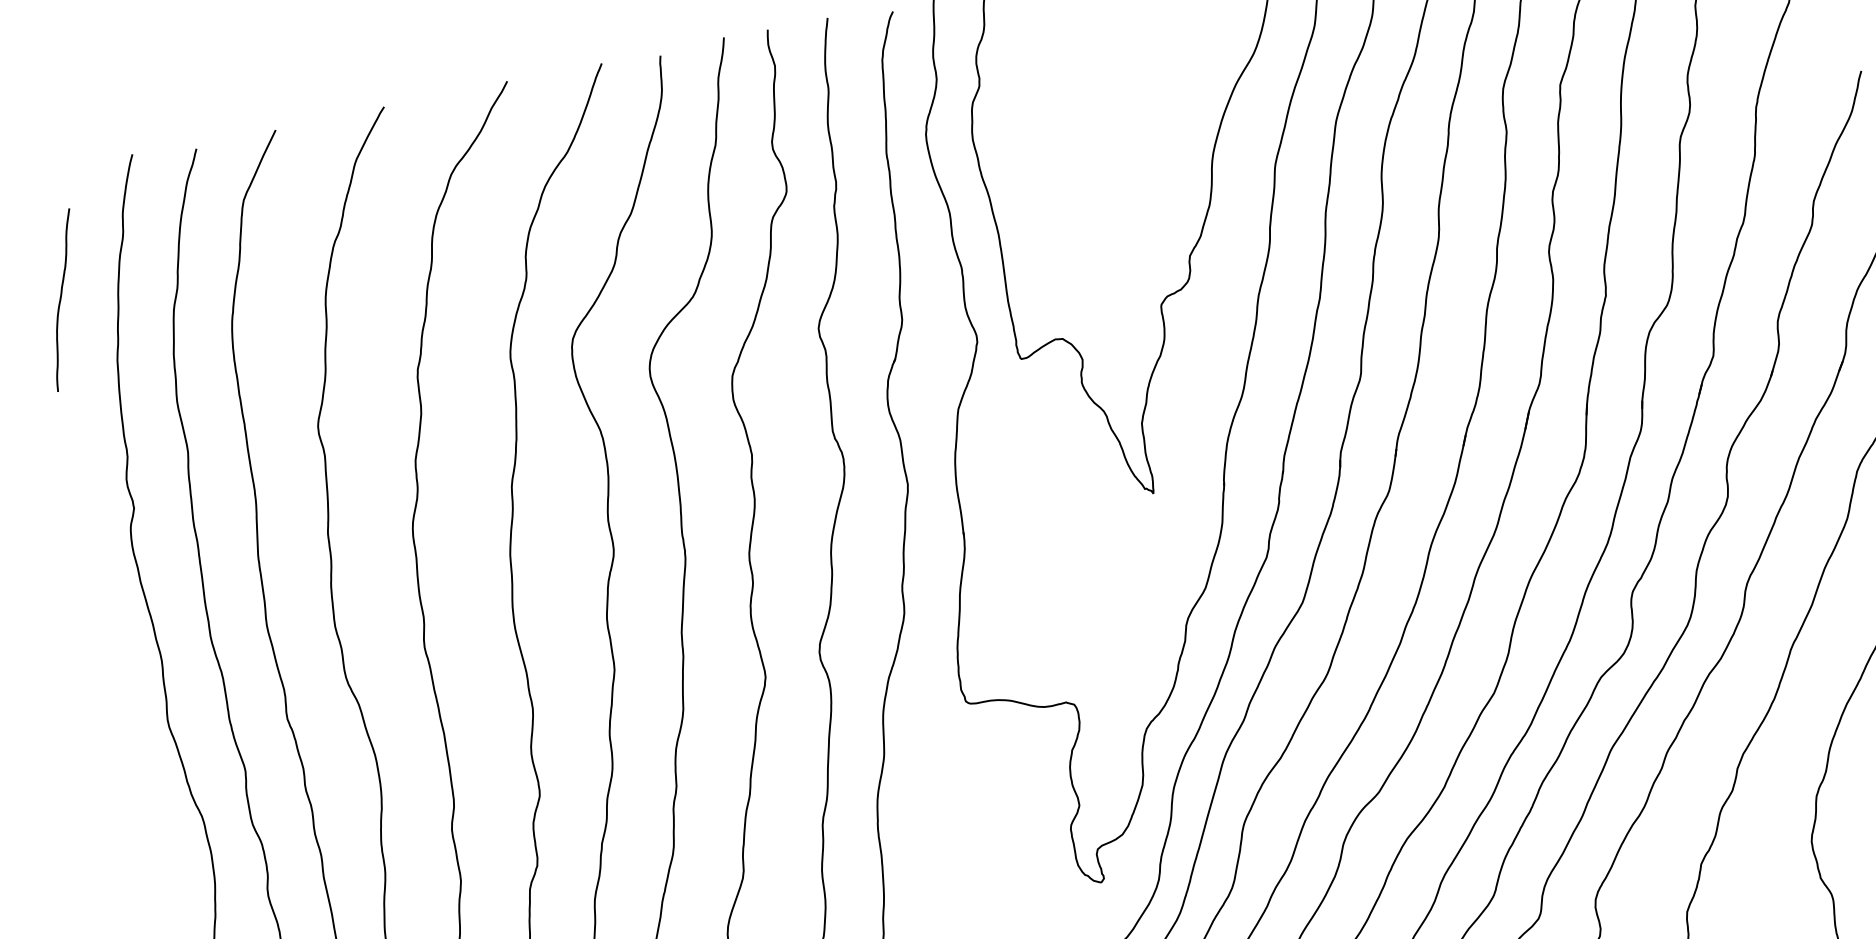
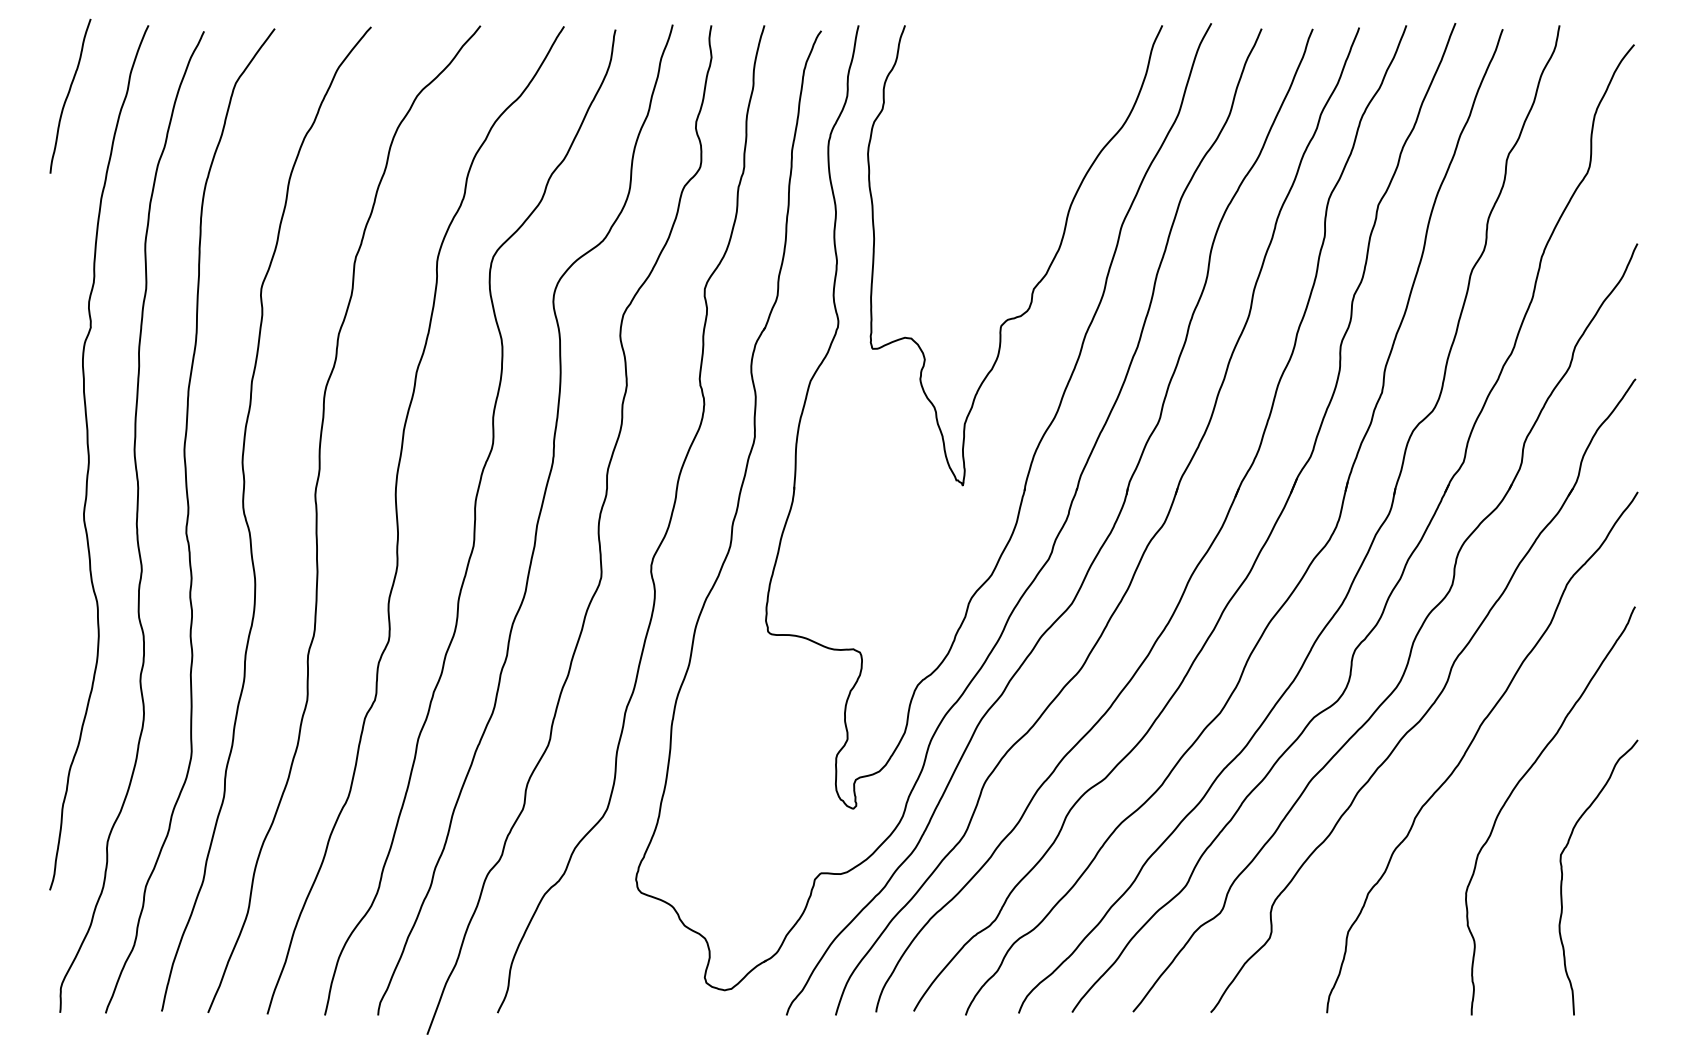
curve: (62, 298) -> (69, 94), moved

